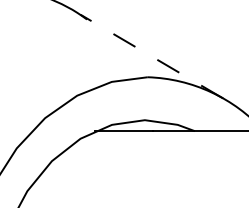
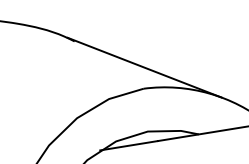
line: (152, 56) -> (145, 67), dashed -> solid

